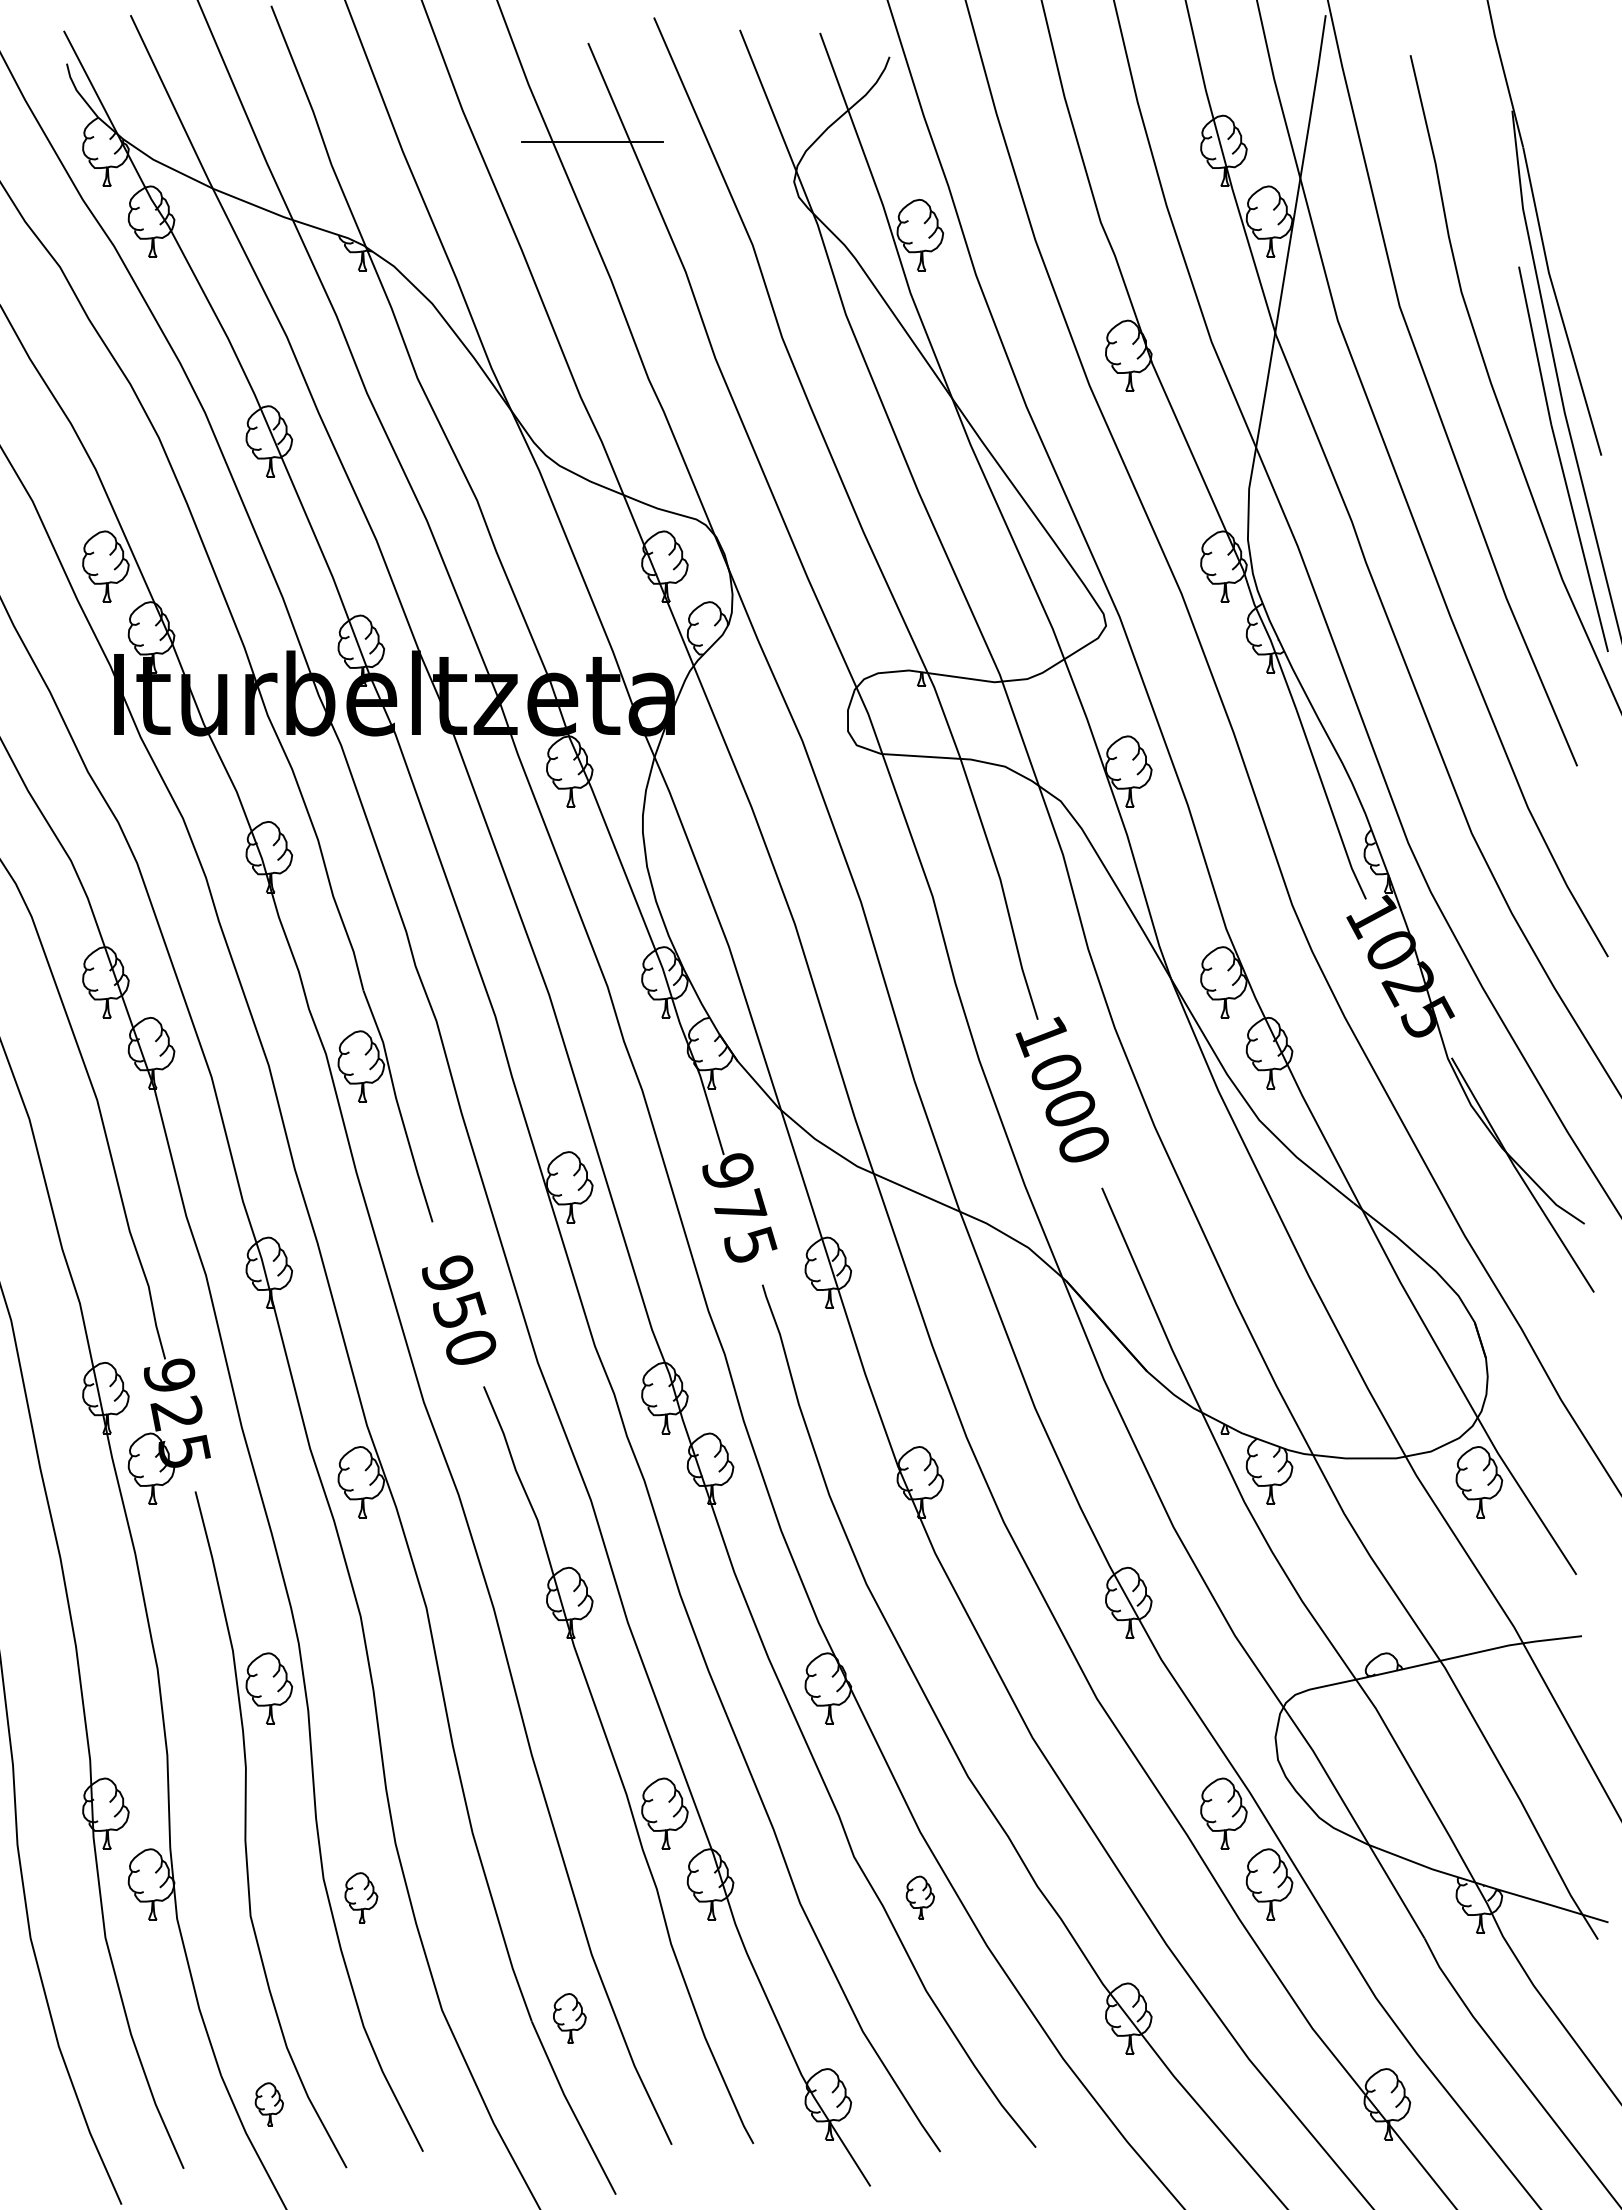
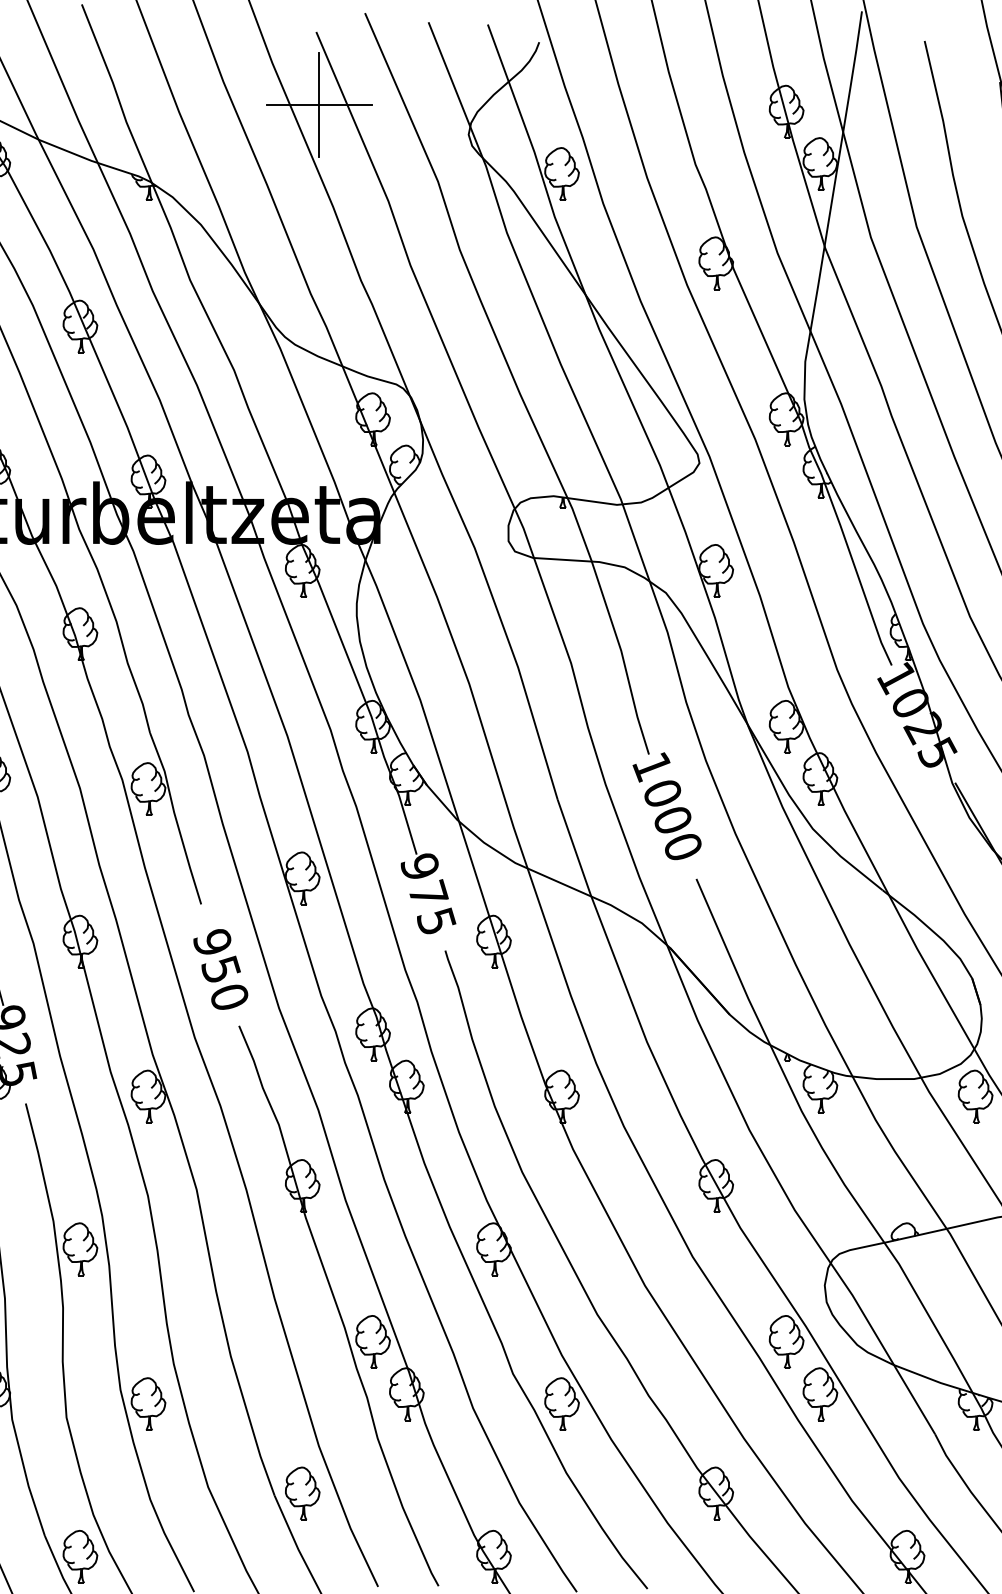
line: (592, 141) -> (319, 104), added
part: (361, 1897) -> (148, 1403), size x1.43
part: (920, 1897) -> (562, 1403), size x1.67
part: (569, 2018) -> (302, 1493), size x1.43
part: (269, 2104) -> (80, 1557), size x1.67

